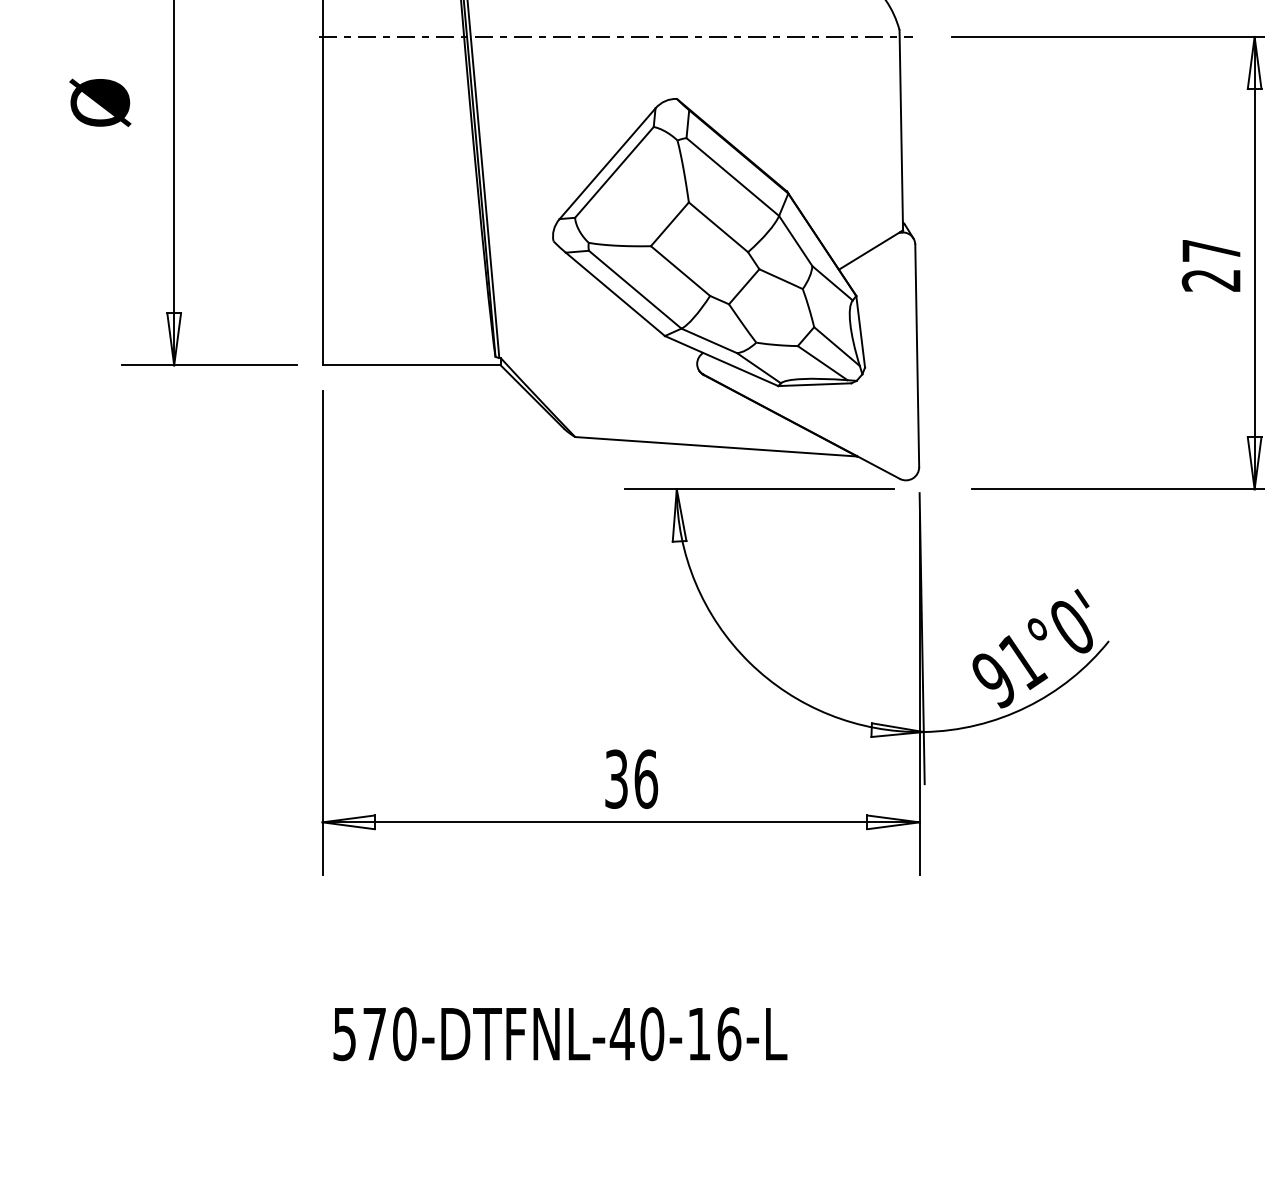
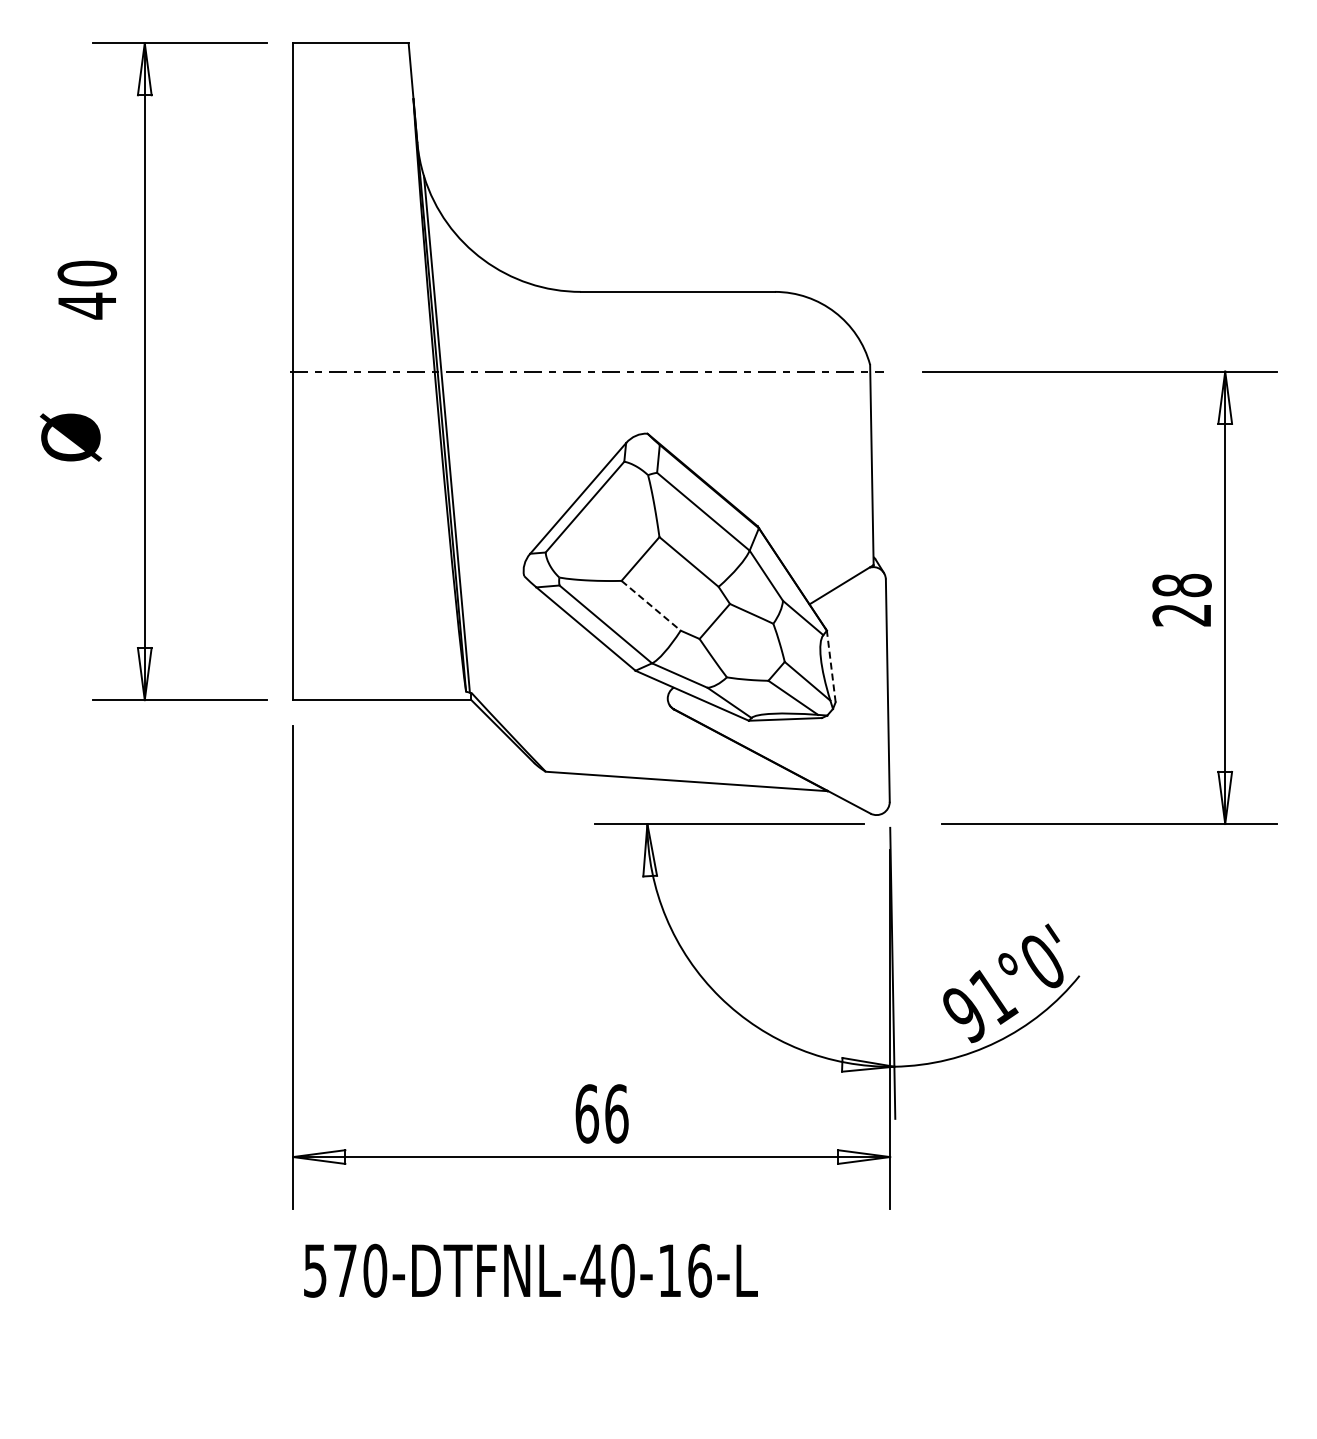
text: (1210, 250) -> (1181, 585), 27 -> 28
line: (680, 270) -> (651, 605), solid -> dashed
line: (860, 331) -> (831, 666), solid -> dashed
text: (616, 778) -> (587, 1113), 36 -> 66
text: (559, 1033) -> (530, 1270), moved

